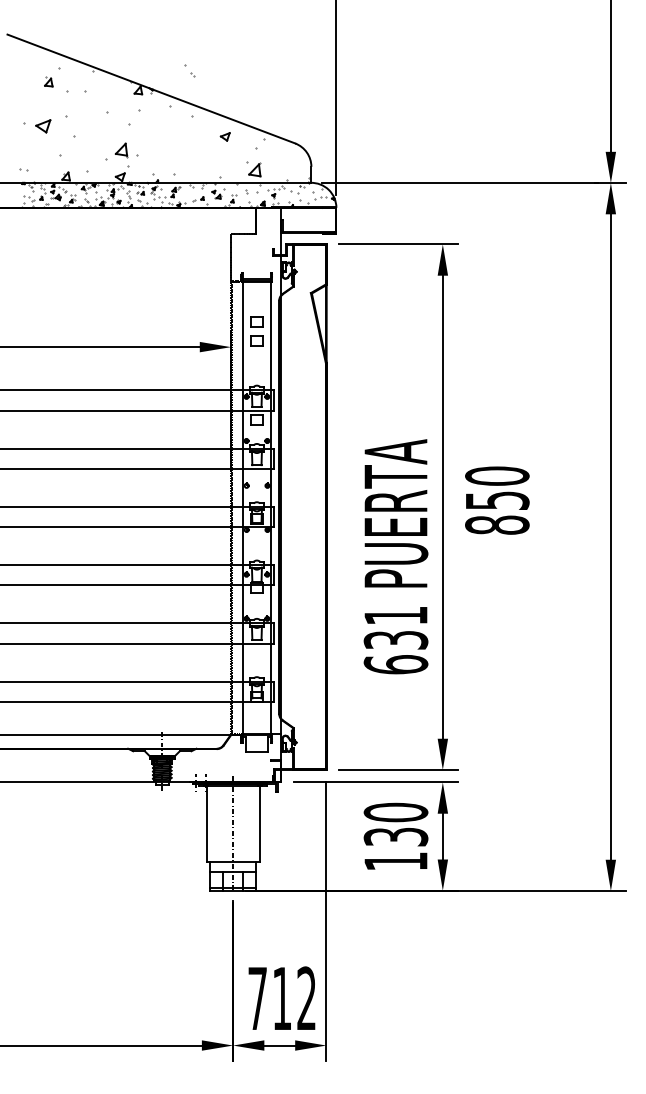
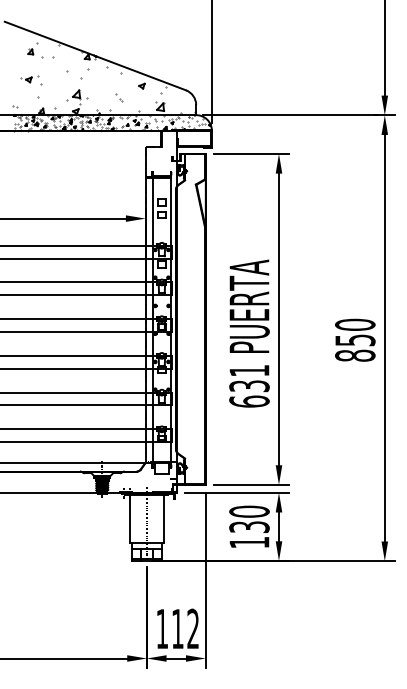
part: (189, 70) -> (119, 97), moved
part: (49, 127) -> (31, 80), size x0.62
text: (497, 499) -> (355, 339), moved
text: (396, 556) -> (249, 333), moved
text: (256, 997) -> (161, 628), 712 -> 112

